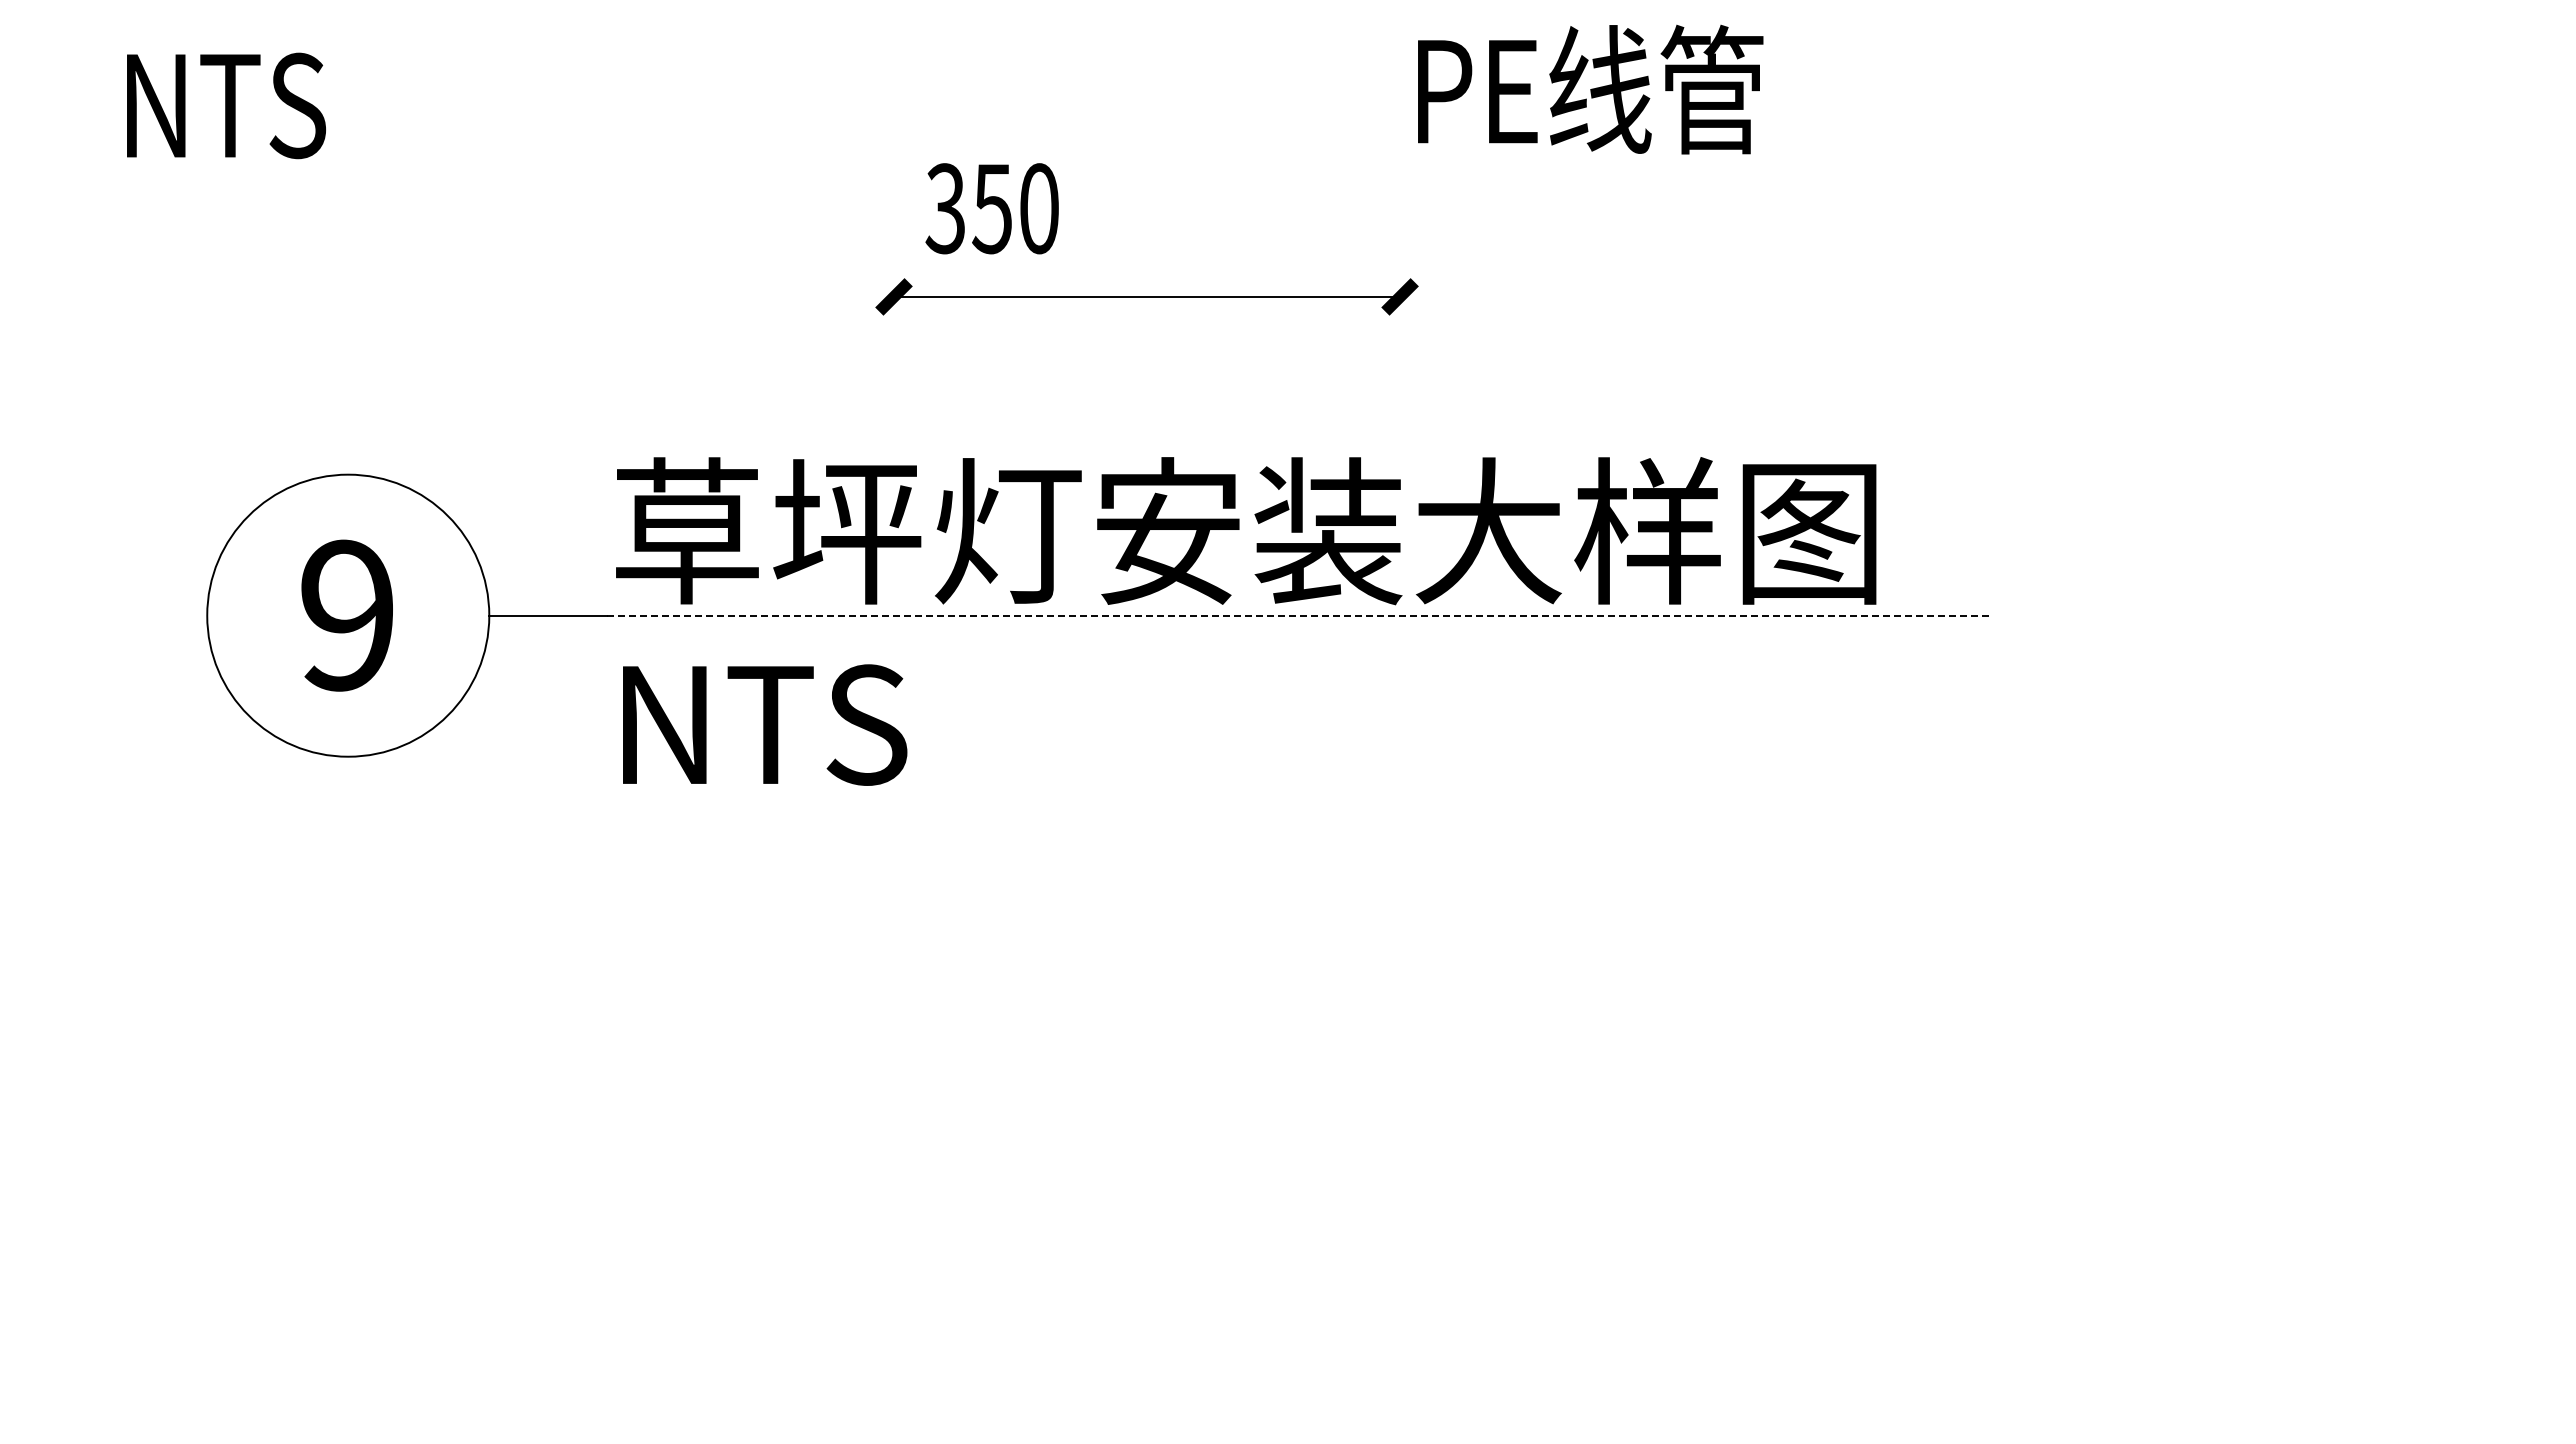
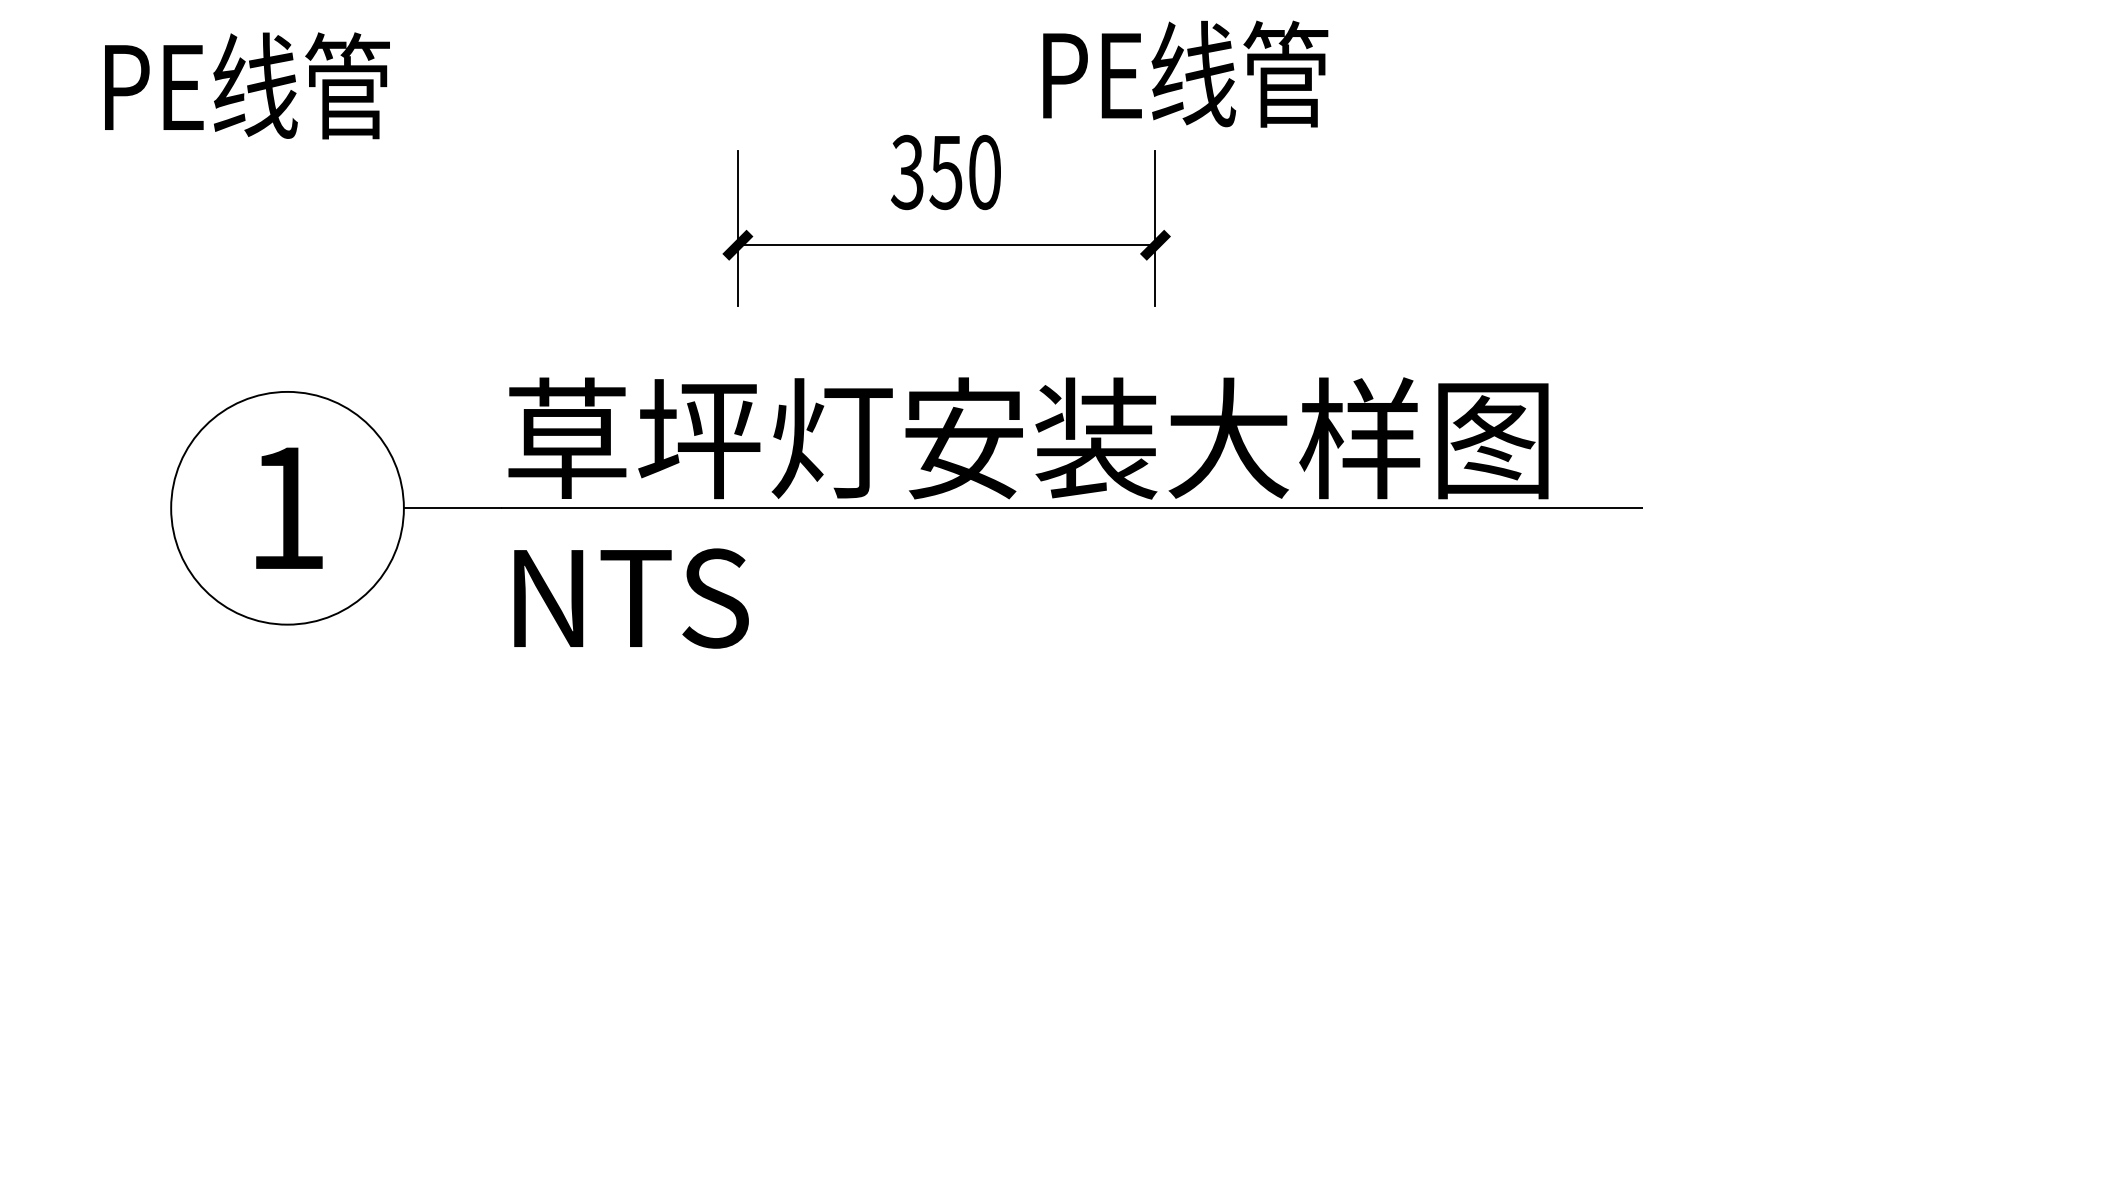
text: (1590, 89) -> (1185, 74), moved
text: (303, 103) -> (250, 85), NTS -> PE线管
text: (991, 208) -> (945, 172), moved
line: (894, 276) -> (738, 228), added
line: (1400, 276) -> (1155, 228), added
text: (346, 615) -> (286, 508), 9 -> 1
line: (1299, 615) -> (1072, 508), dashed -> solid

